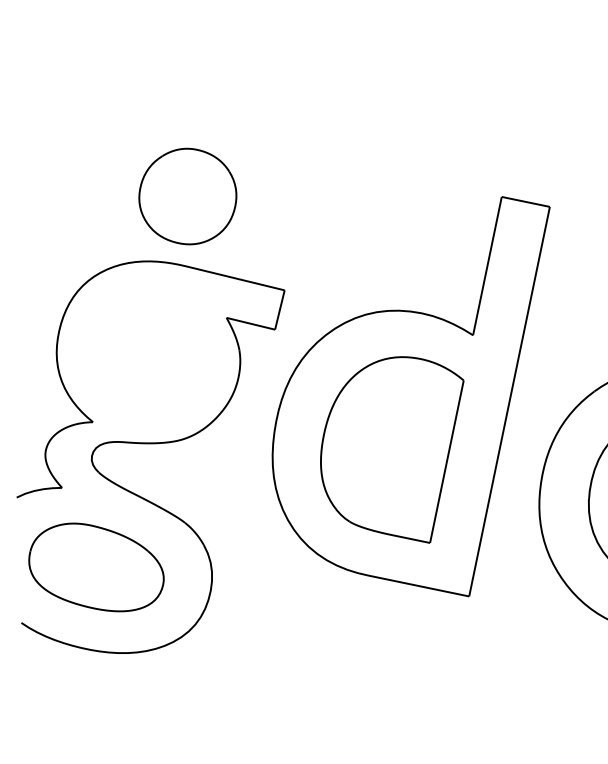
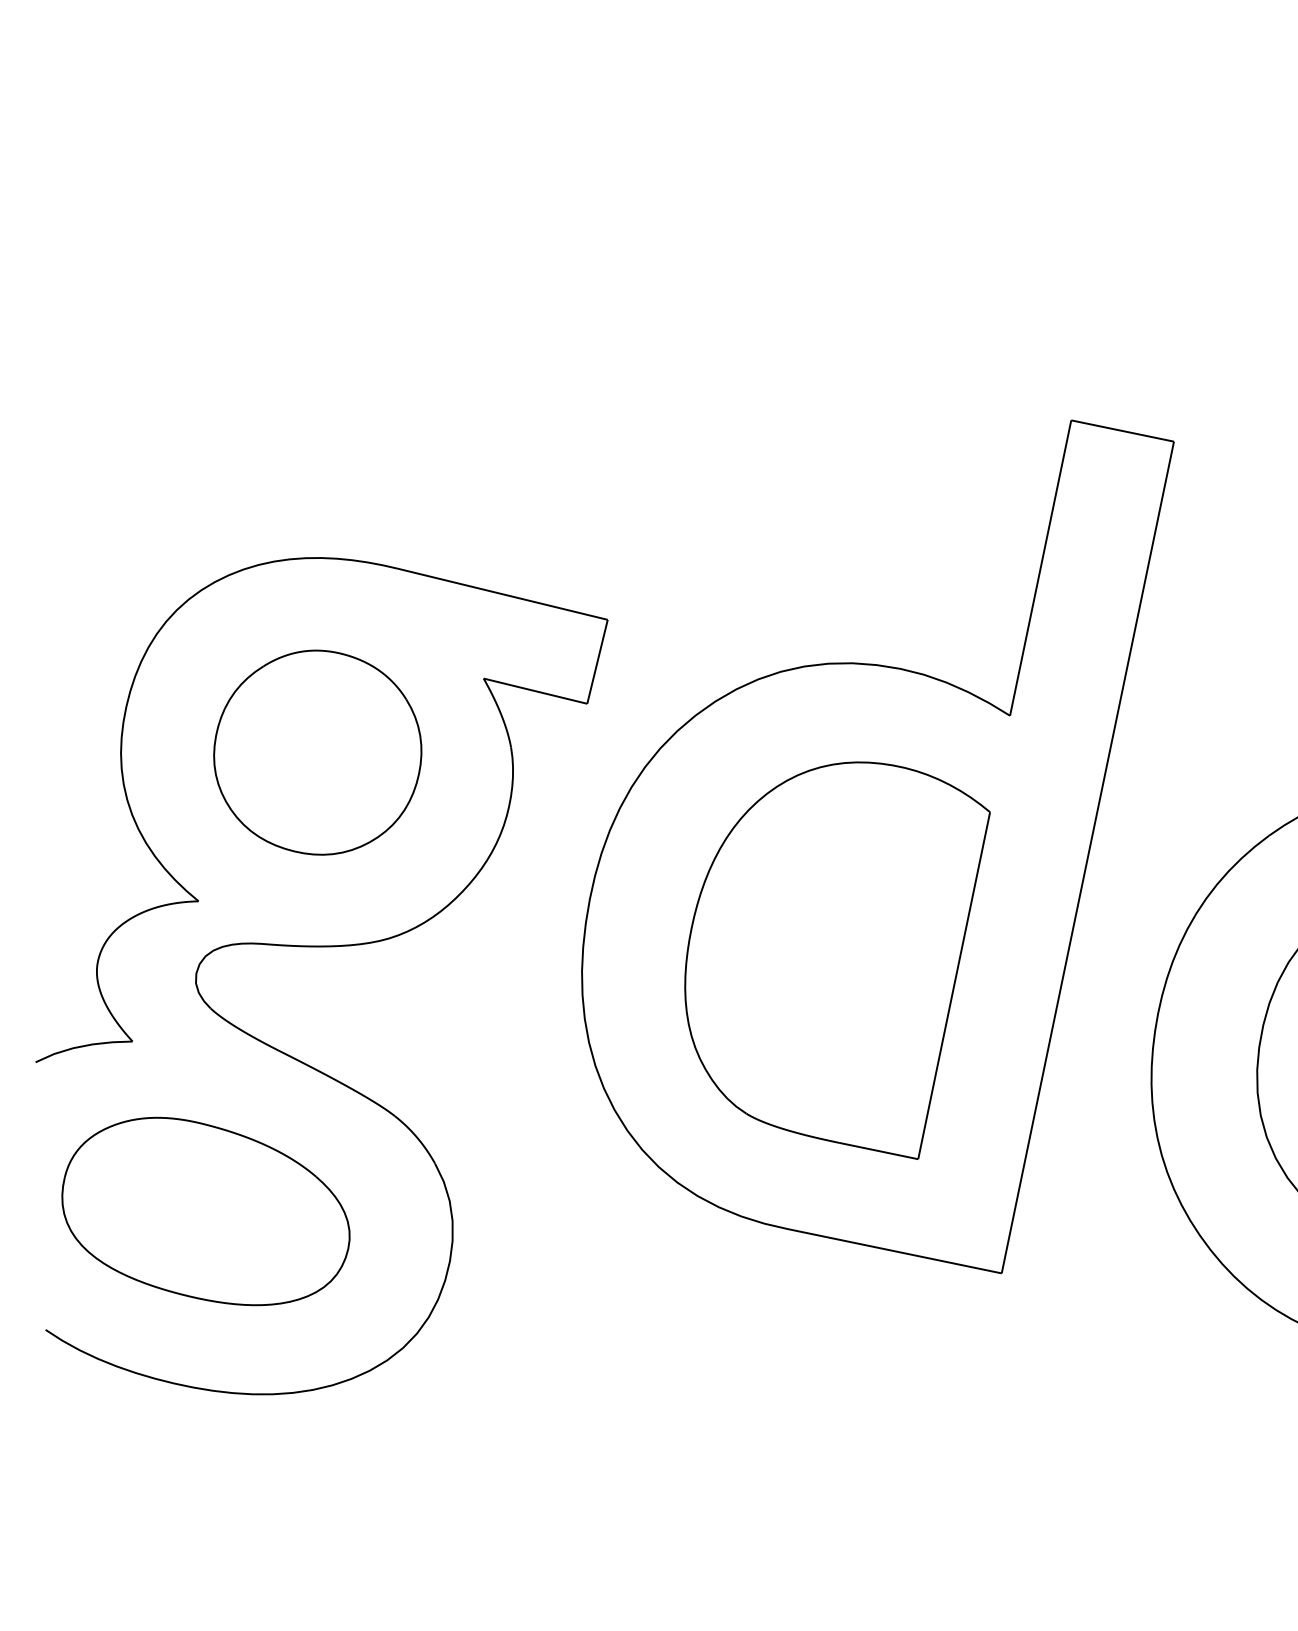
part: (187, 196) -> (316, 752), moved

